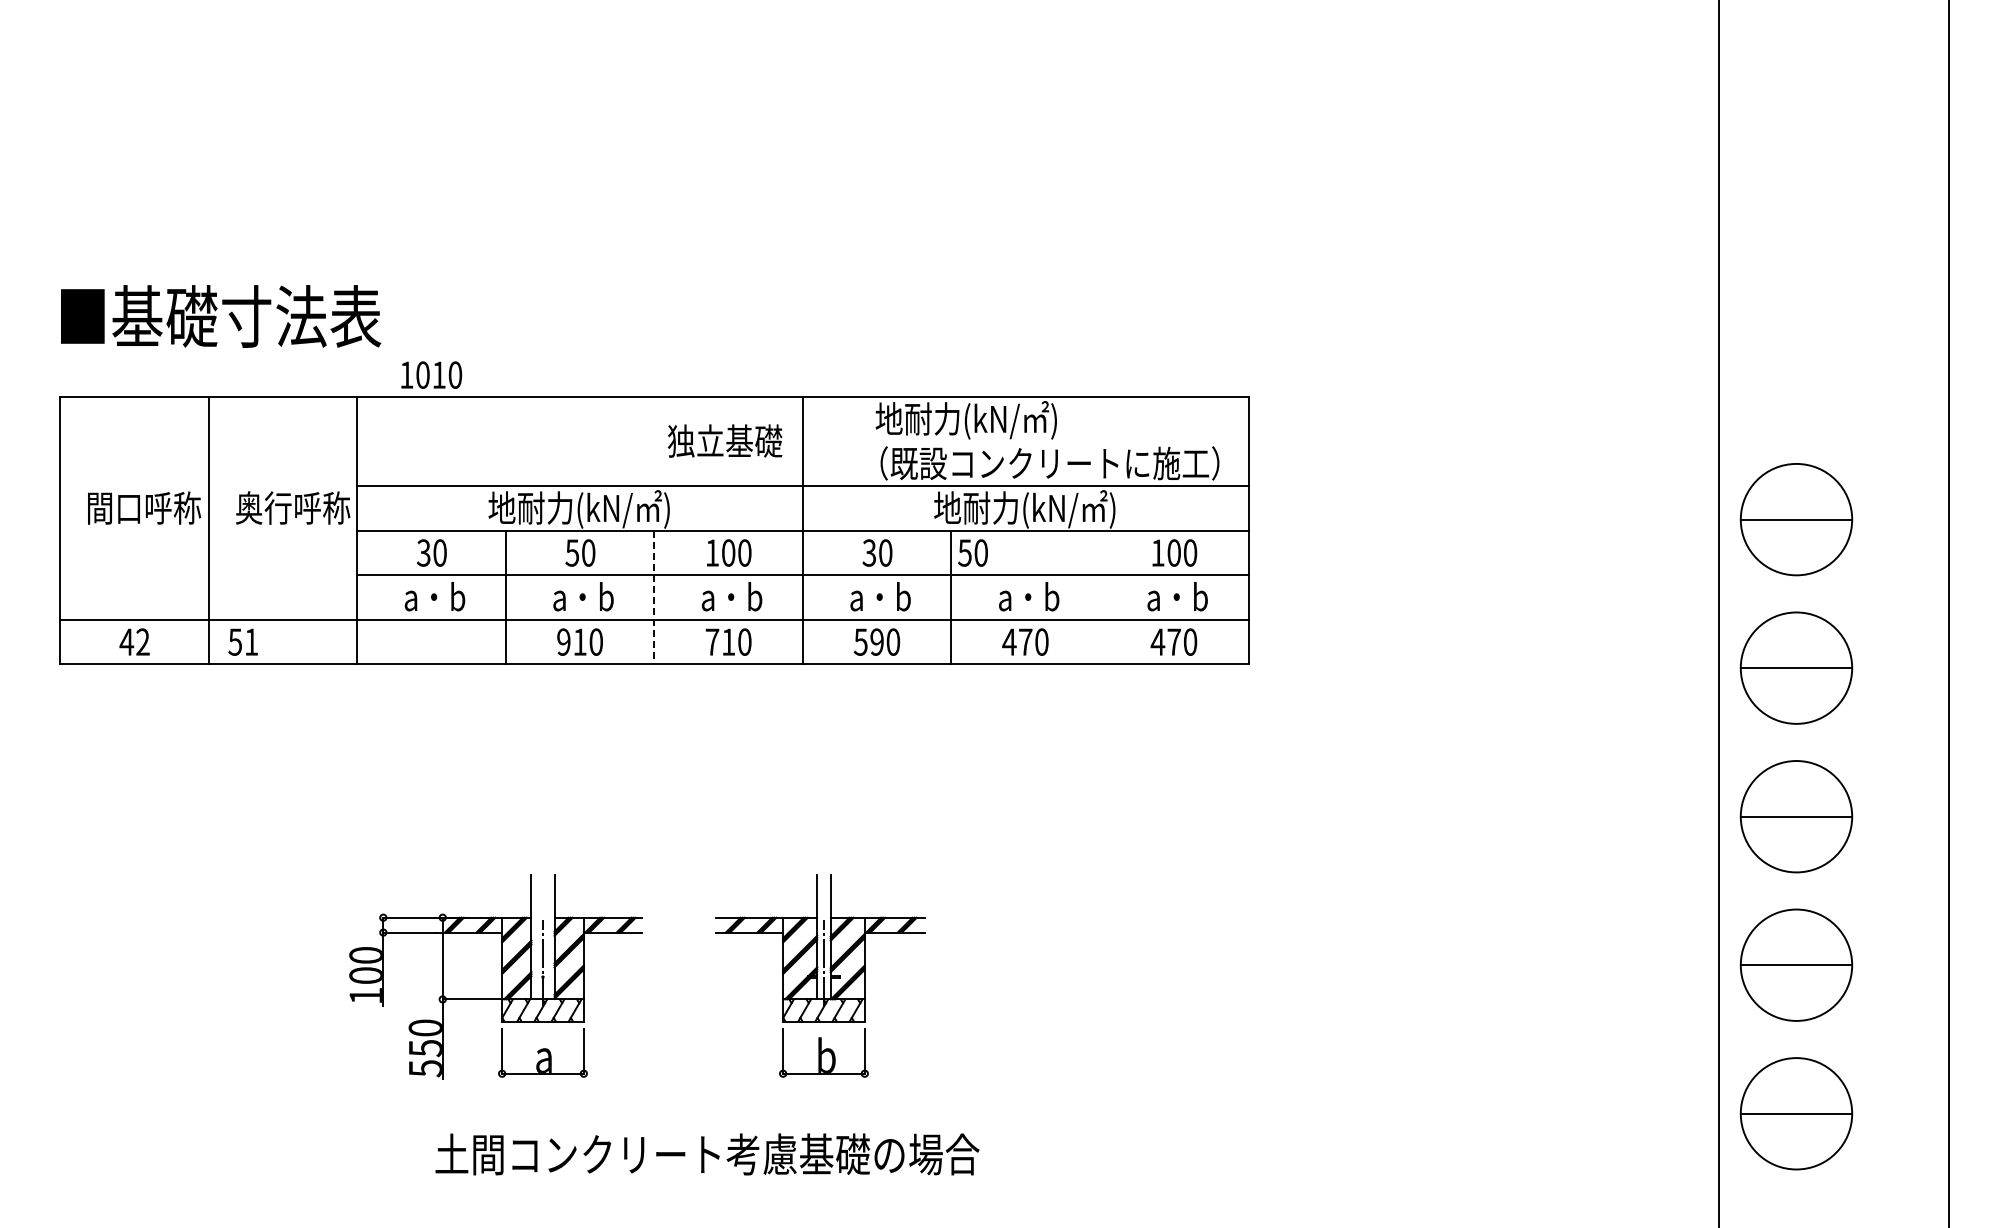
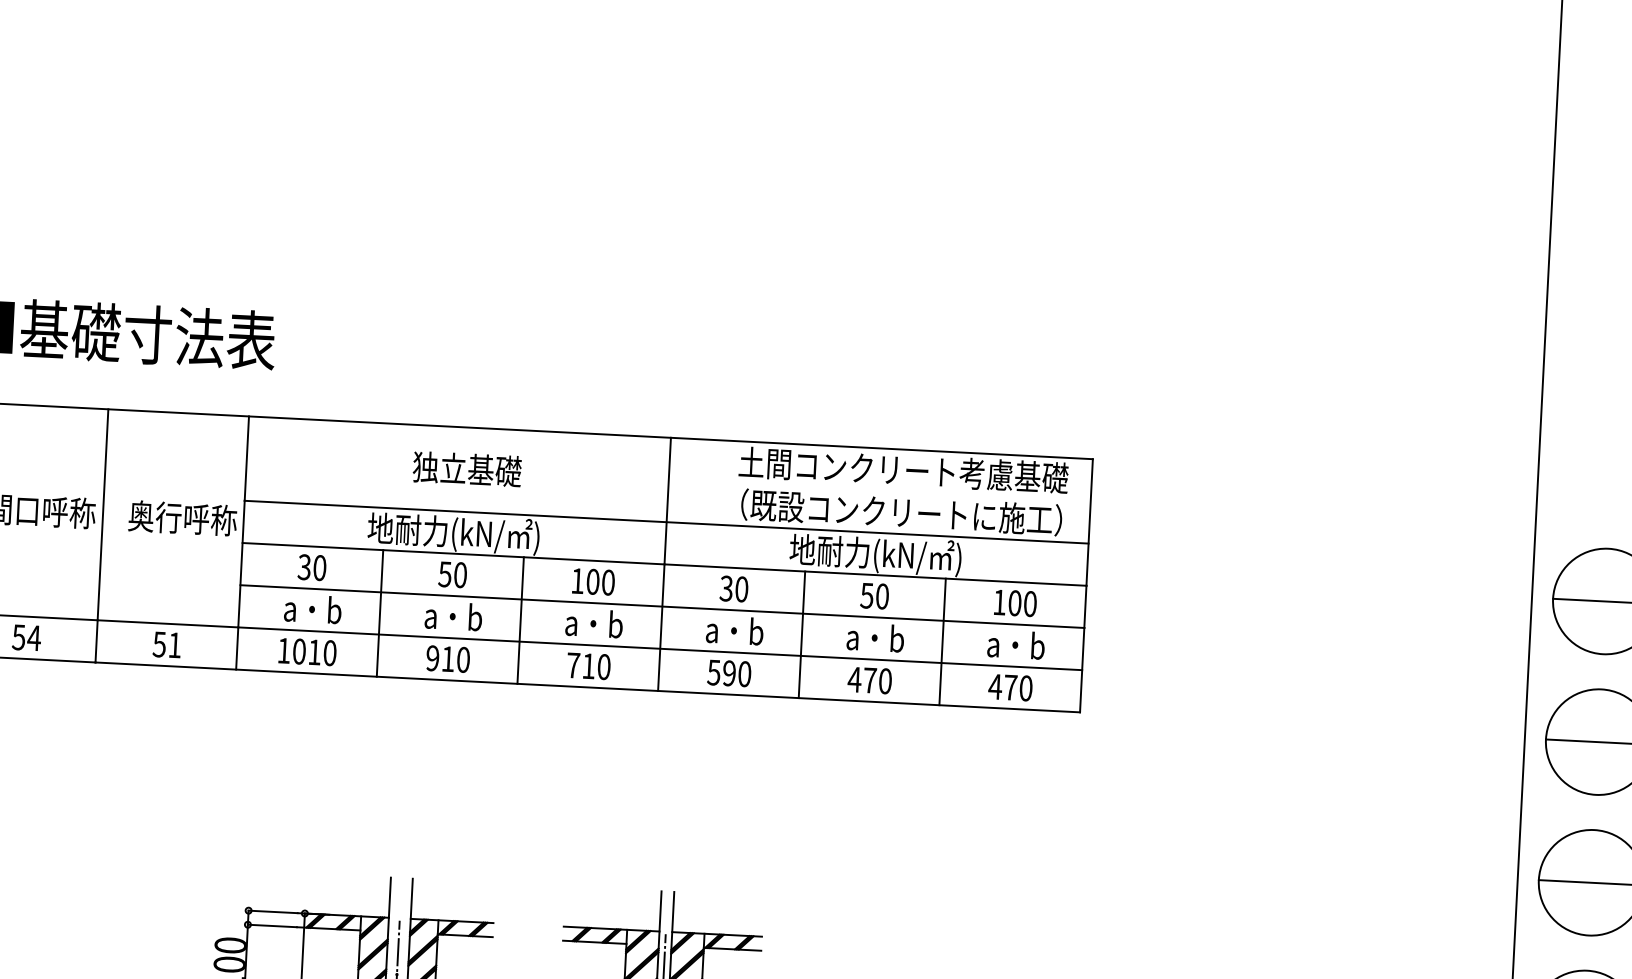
text: (431, 374) -> (307, 651), moved
text: (1049, 420) -> (903, 471), 地耐力(kN/㎡) -> 土間コンクリート考慮基礎
text: (725, 440) -> (467, 468), moved
text: (972, 552) -> (874, 595), moved
line: (654, 597) -> (520, 620), dashed -> solid
line: (1100, 597) -> (943, 641), added
text: (134, 641) -> (26, 637), 42 -> 54
text: (242, 641) -> (166, 644), moved

